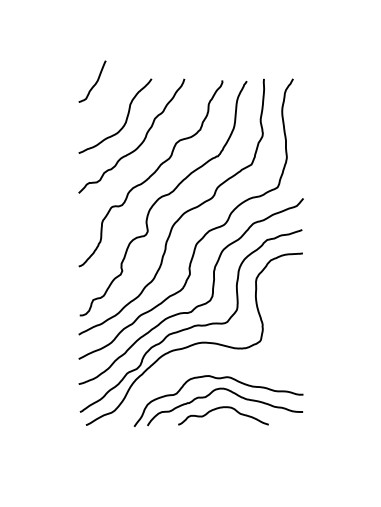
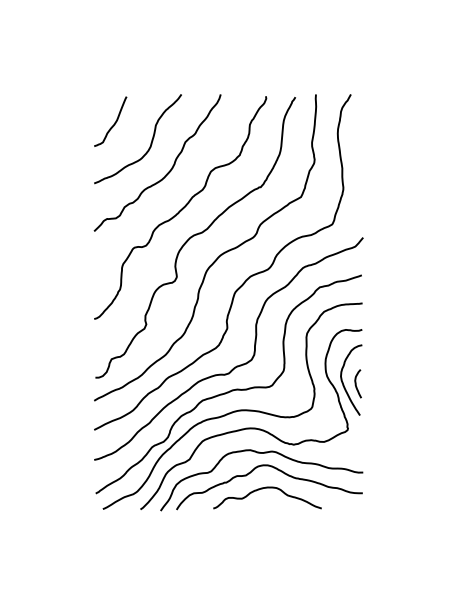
curve: (94, 83) -> (113, 123), moved
part: (209, 356) -> (250, 426), added

